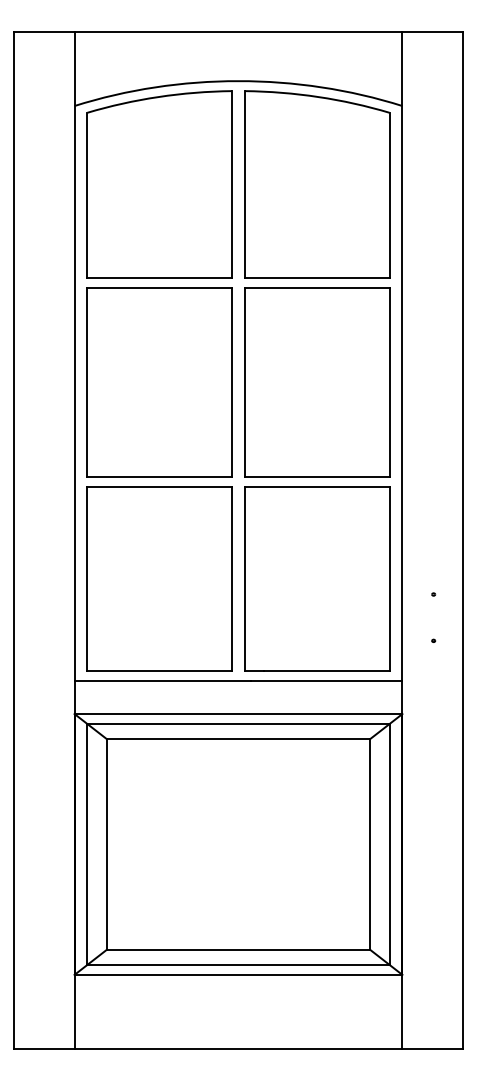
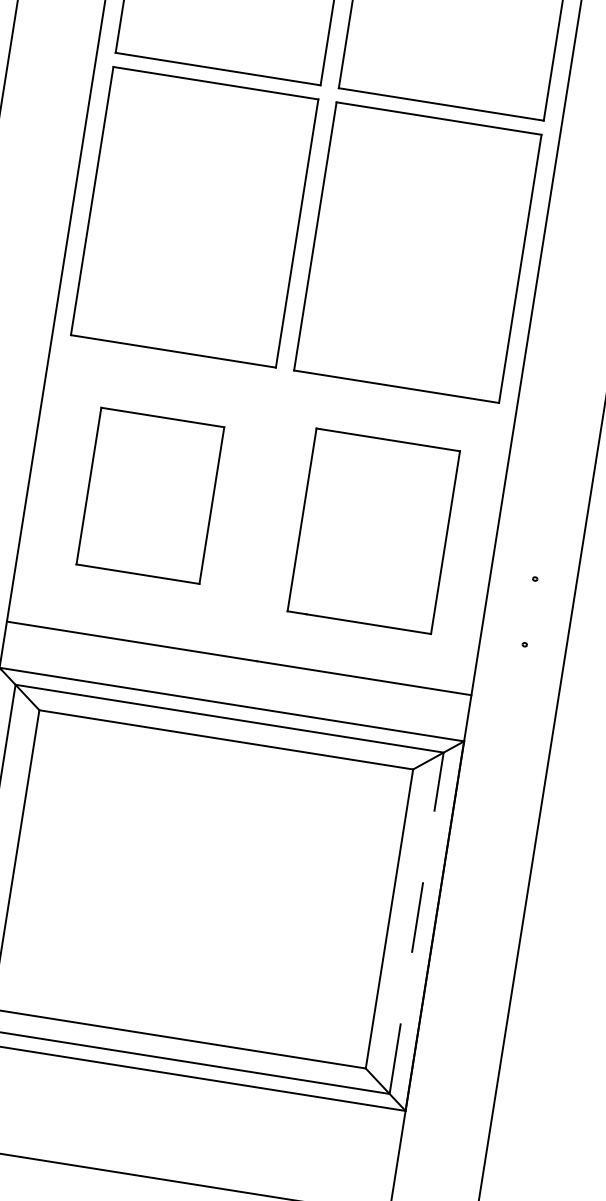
part: (159, 578) -> (150, 494), size x0.6
part: (317, 578) -> (374, 530), size x0.7
line: (389, 843) -> (416, 921), solid -> dashed

